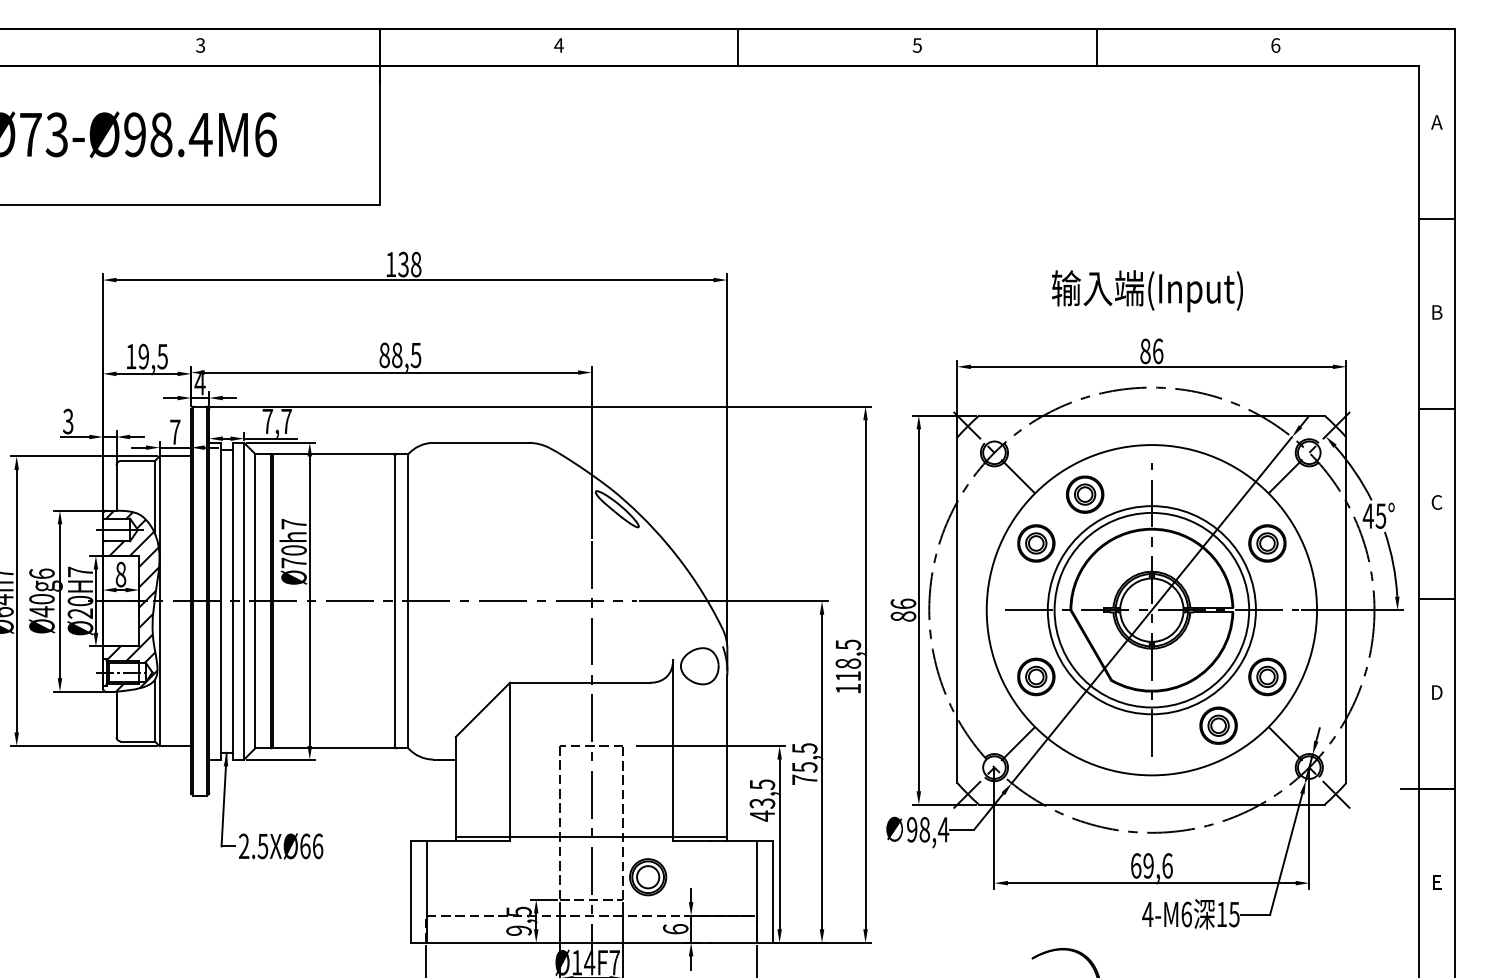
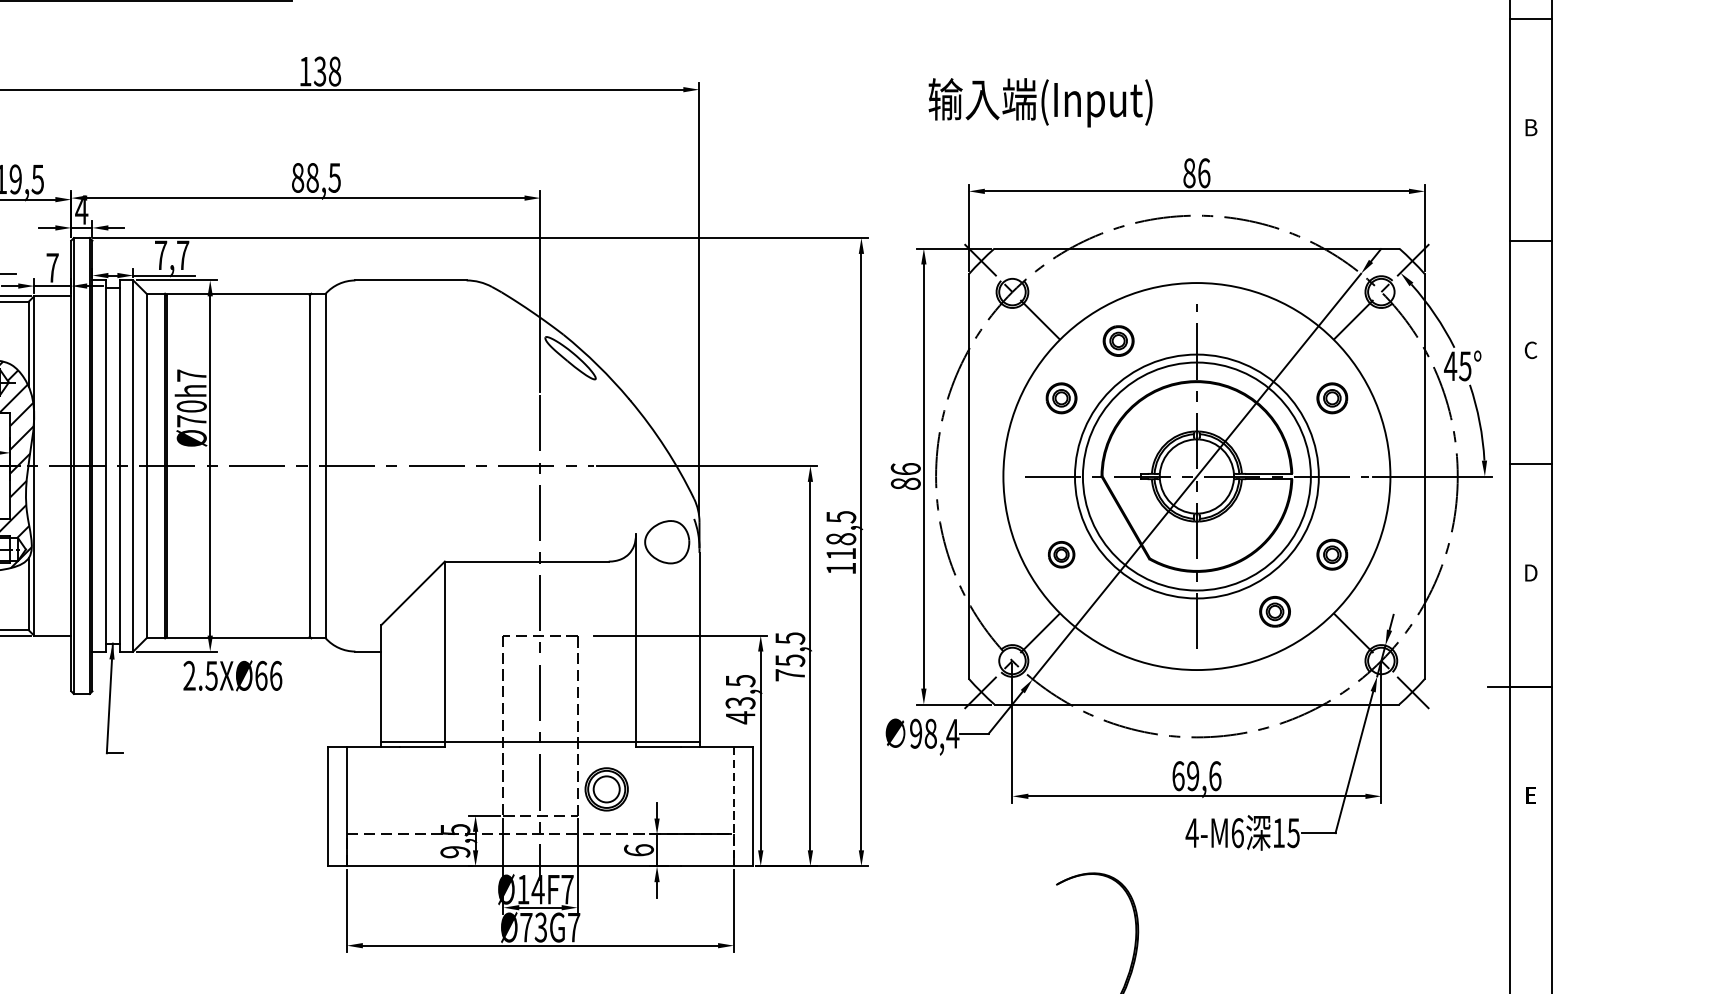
text: (1147, 291) -> (1040, 103), moved
part: (1084, 494) -> (1117, 340), size x0.7
part: (1036, 543) -> (1061, 398), size x0.7
part: (1267, 543) -> (1332, 398), size x0.7
part: (1036, 676) -> (1061, 554), size x0.6
part: (1267, 676) -> (1332, 554), size x0.7
part: (1218, 725) -> (1274, 611), size x0.7
text: (281, 846) -> (233, 676), moved
line: (756, 891) -> (733, 806), solid -> dashed

